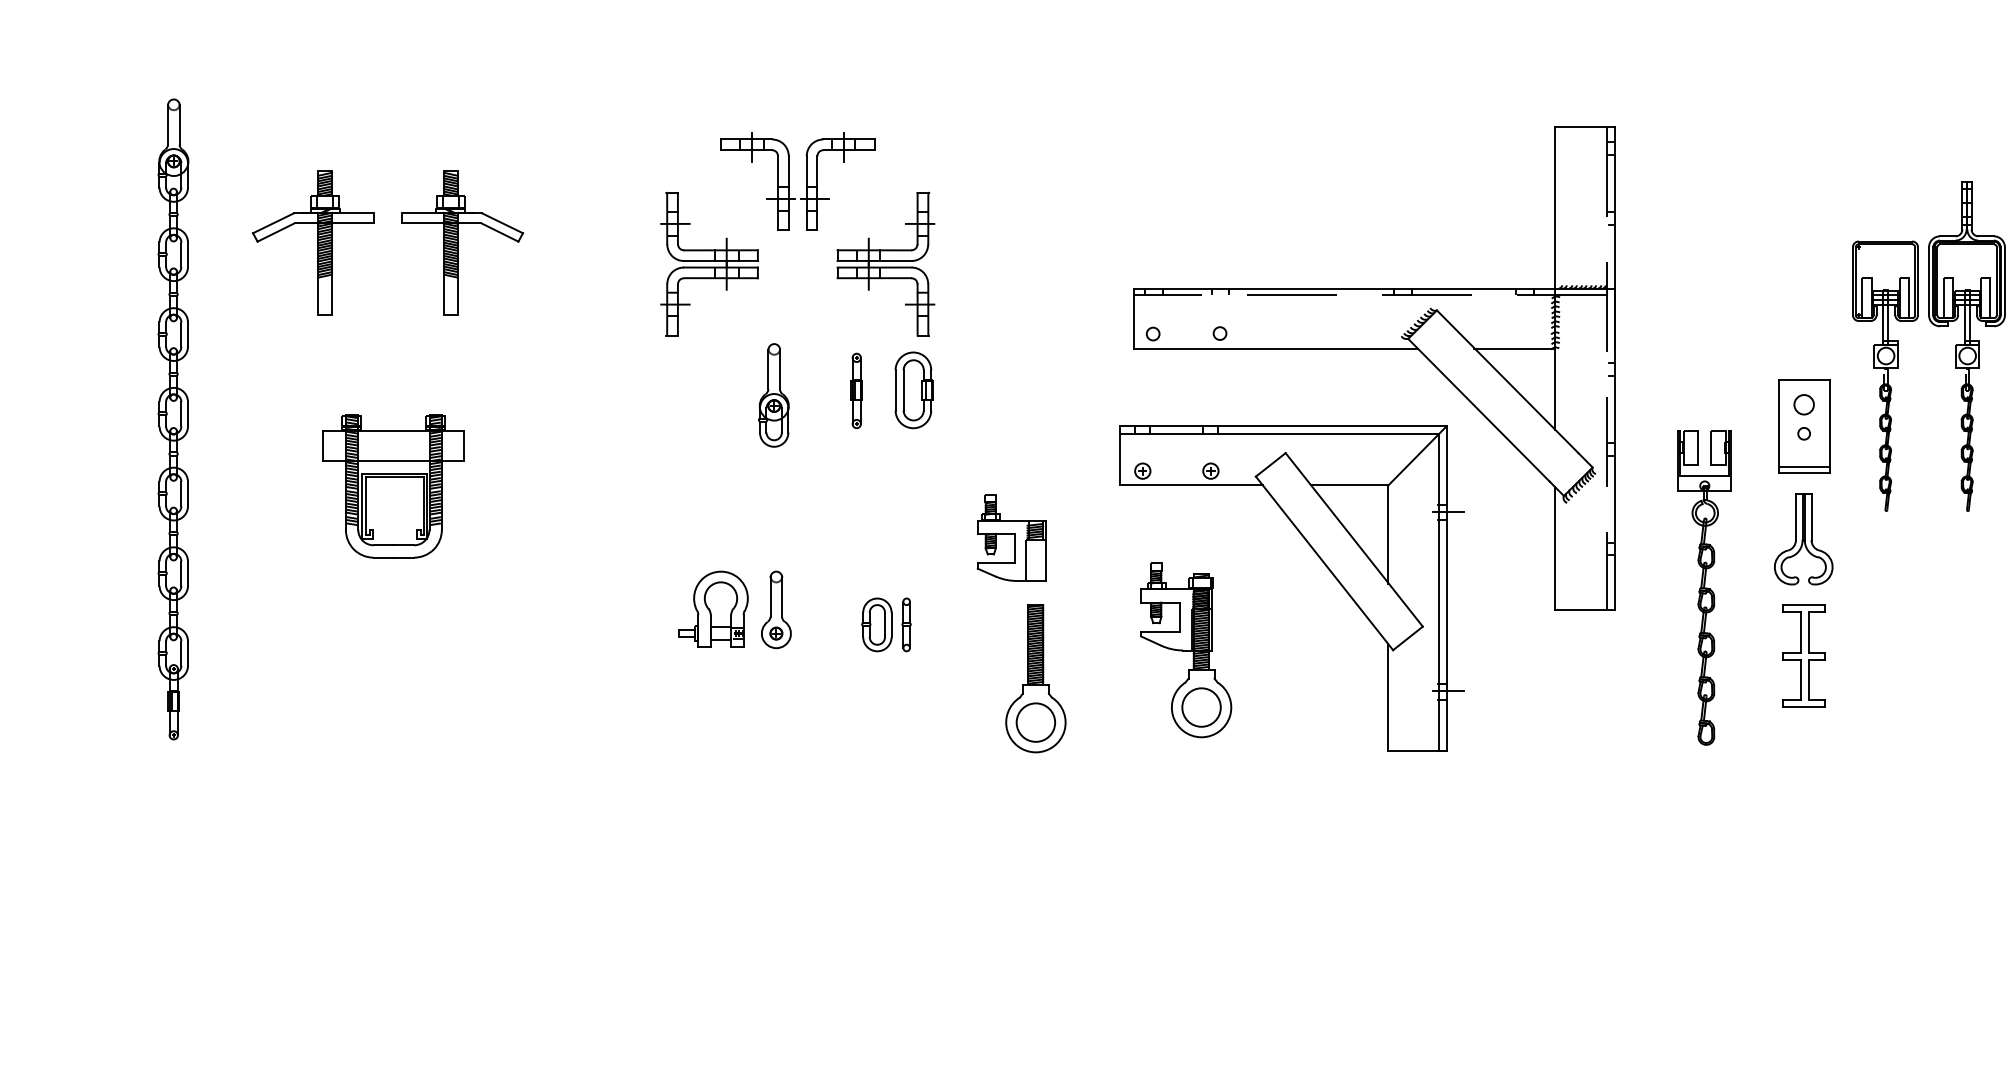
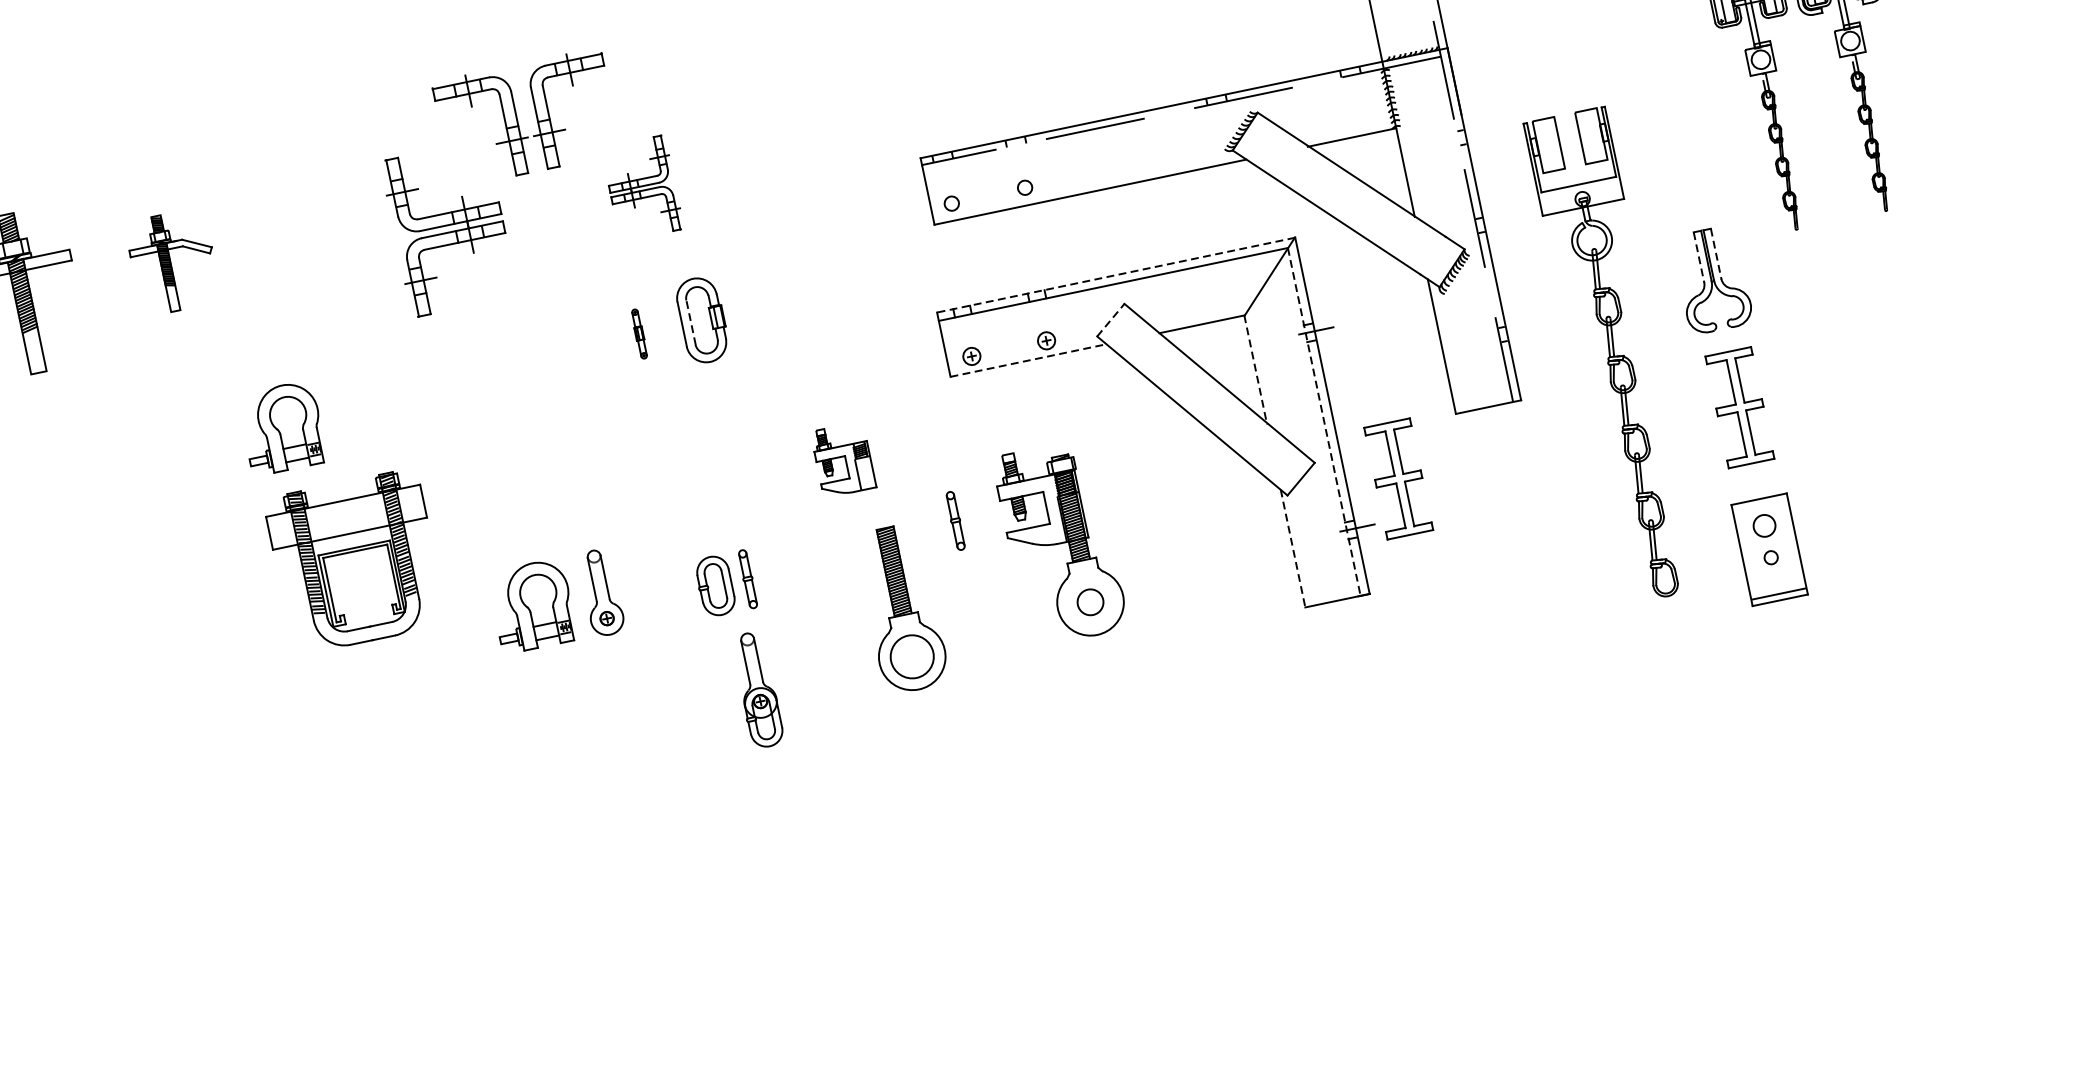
part: (462, 242) -> (173, 261), size x0.6
part: (885, 264) -> (642, 188), size x0.6
part: (856, 390) -> (639, 333), size x0.6
line: (903, 390) -> (690, 322), solid -> dashed
part: (773, 395) -> (757, 690), moved
part: (527, 407) -> (282, 427), added
line: (1283, 426) -> (1116, 275), solid -> dashed
part: (1804, 426) -> (1769, 549), moved
line: (1270, 464) -> (1110, 319), solid -> dashed
line: (1192, 485) -> (1029, 360), solid -> dashed
part: (393, 486) -> (356, 562), moved
line: (1795, 518) -> (1698, 258), solid -> dashed
line: (1811, 518) -> (1716, 255), solid -> dashed
line: (1388, 534) -> (1255, 369), solid -> dashed
part: (1011, 537) -> (843, 459), size x0.7
part: (1704, 587) -> (1614, 355), size x1.4
line: (1438, 592) -> (1324, 421), solid -> dashed
part: (1098, 611) -> (955, 520), added
part: (1492, 655) -> (1397, 478), added
line: (1388, 697) -> (1293, 548), solid -> dashed
circle: (1201, 707) -> (1090, 602), size x0.6

